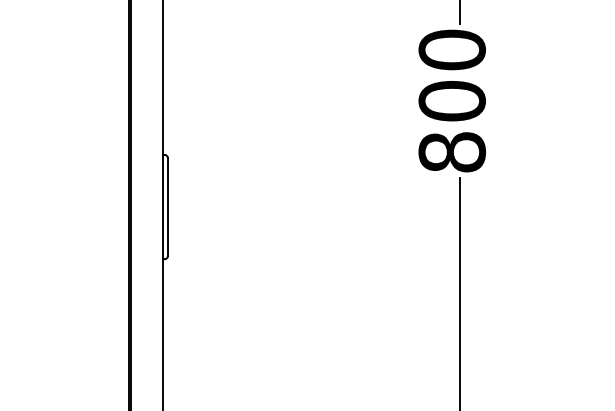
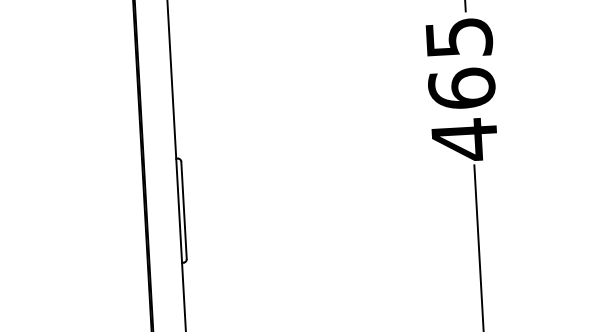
text: (452, 101) -> (462, 89), 800 -> 465

